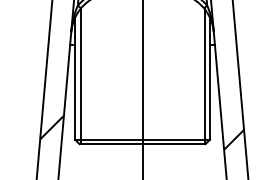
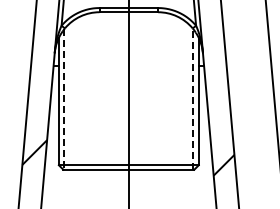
line: (204, 75) -> (193, 98), solid -> dashed
line: (80, 76) -> (64, 99), solid -> dashed

